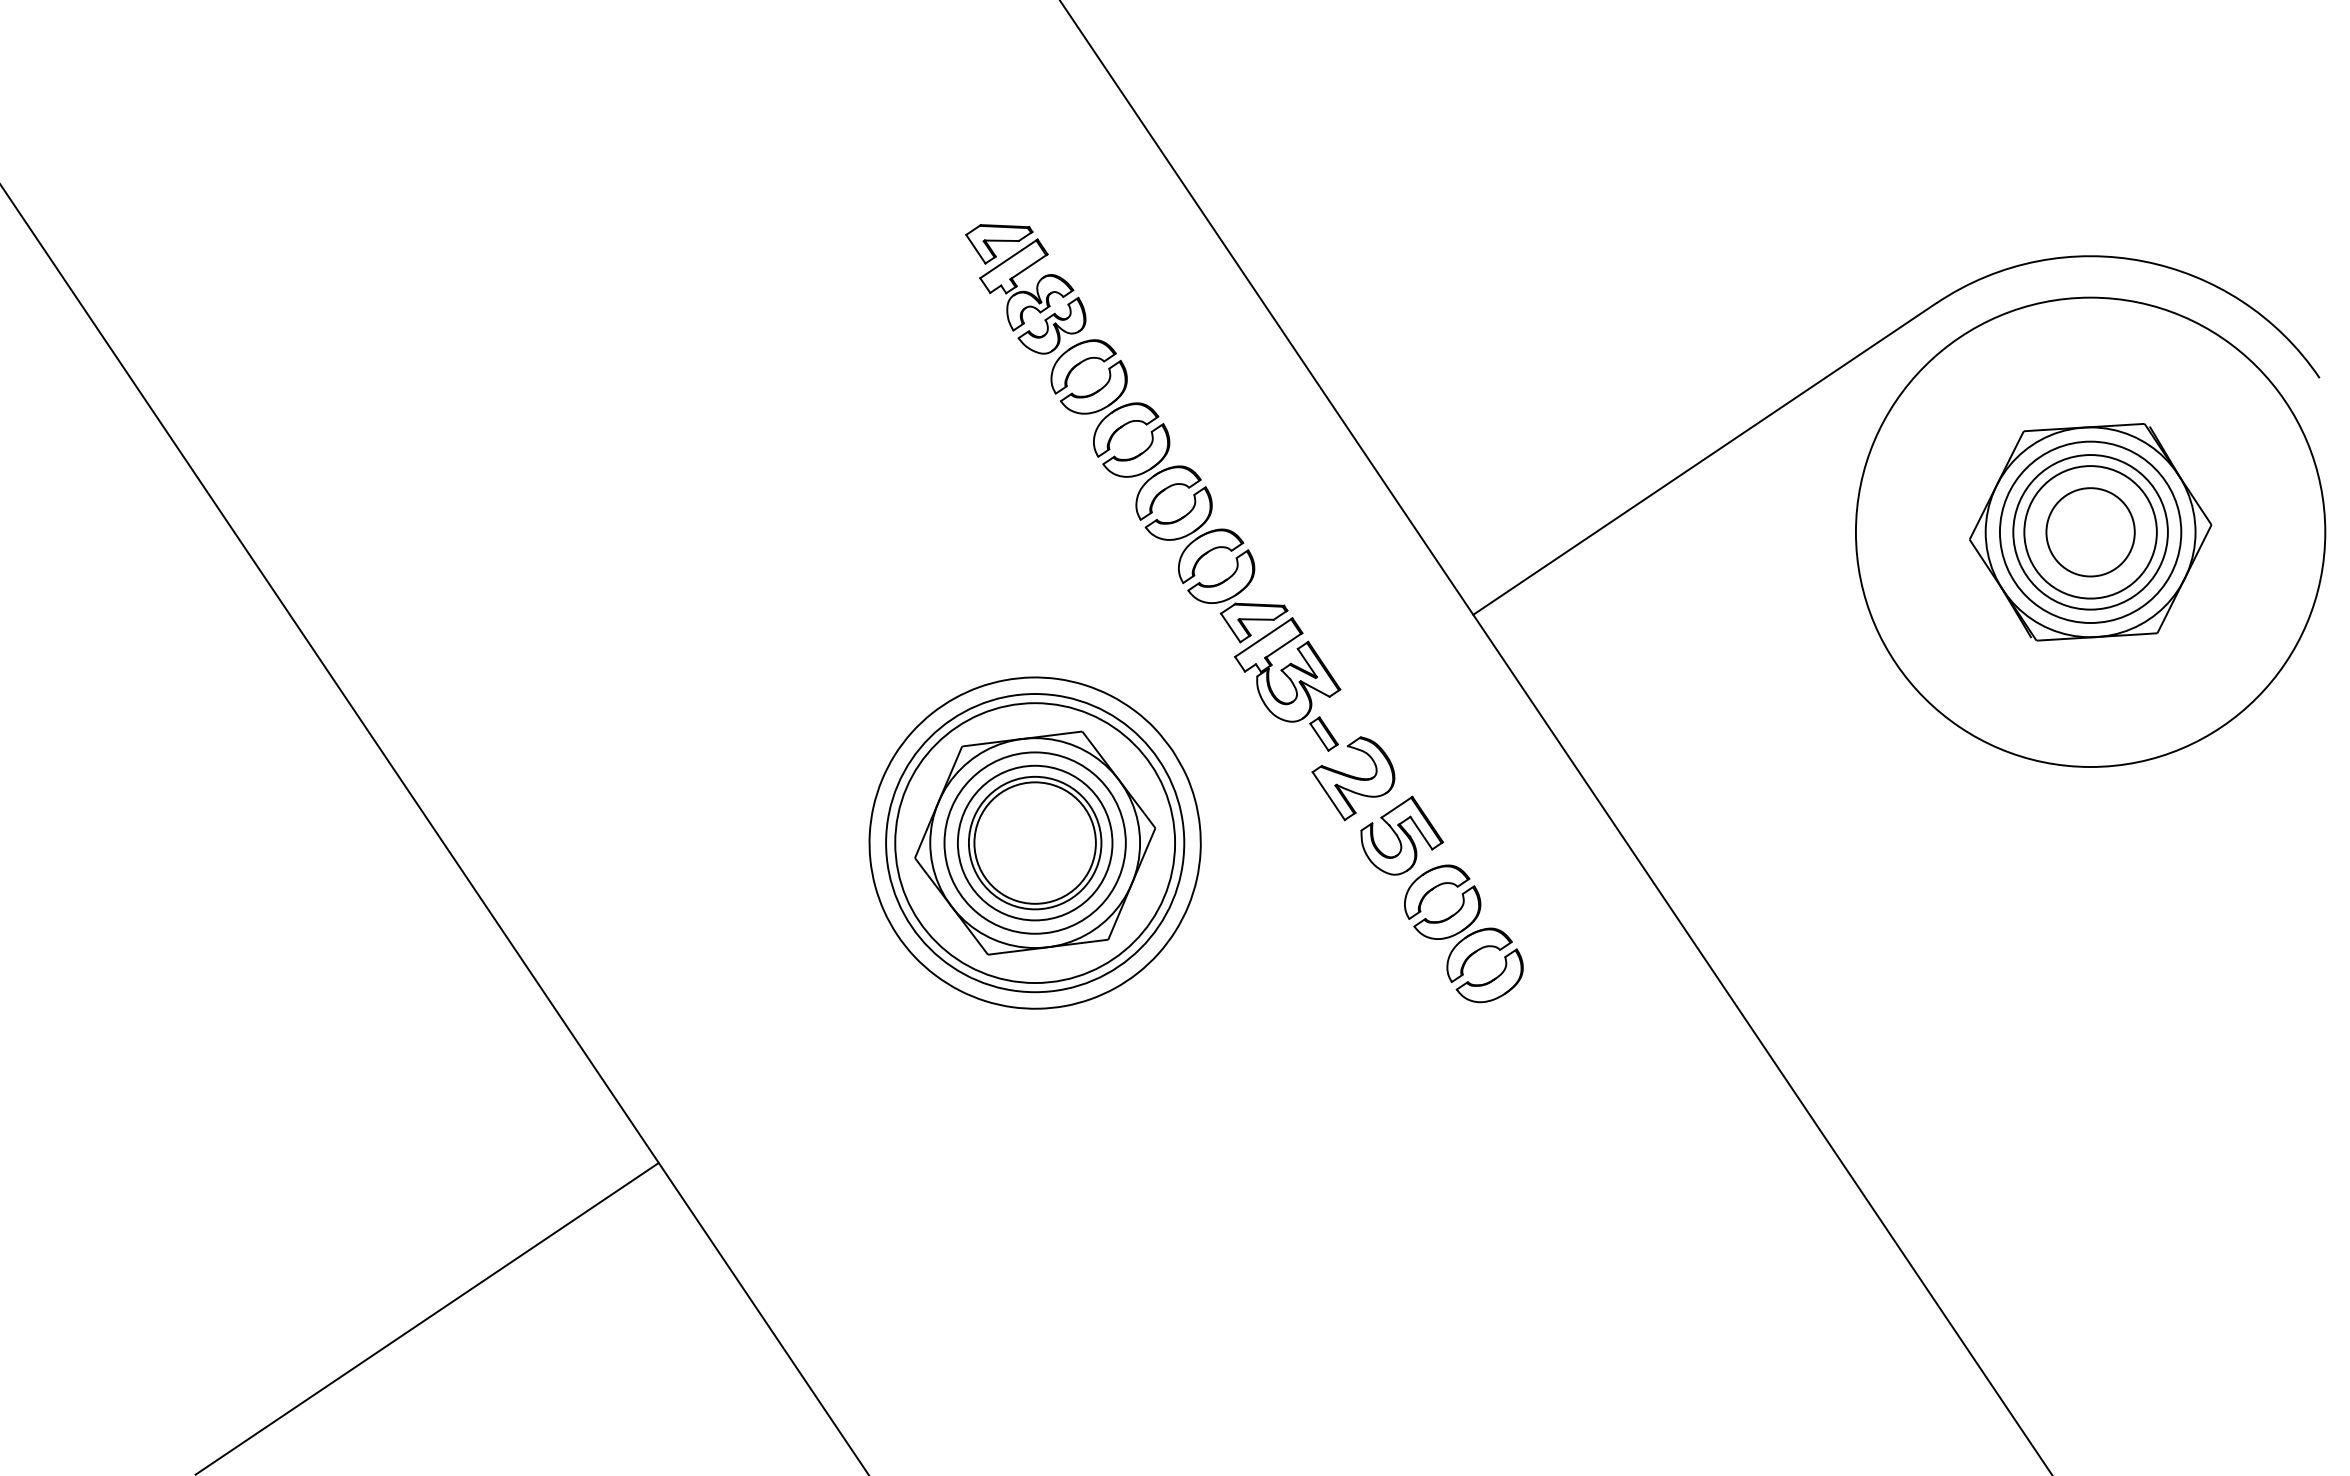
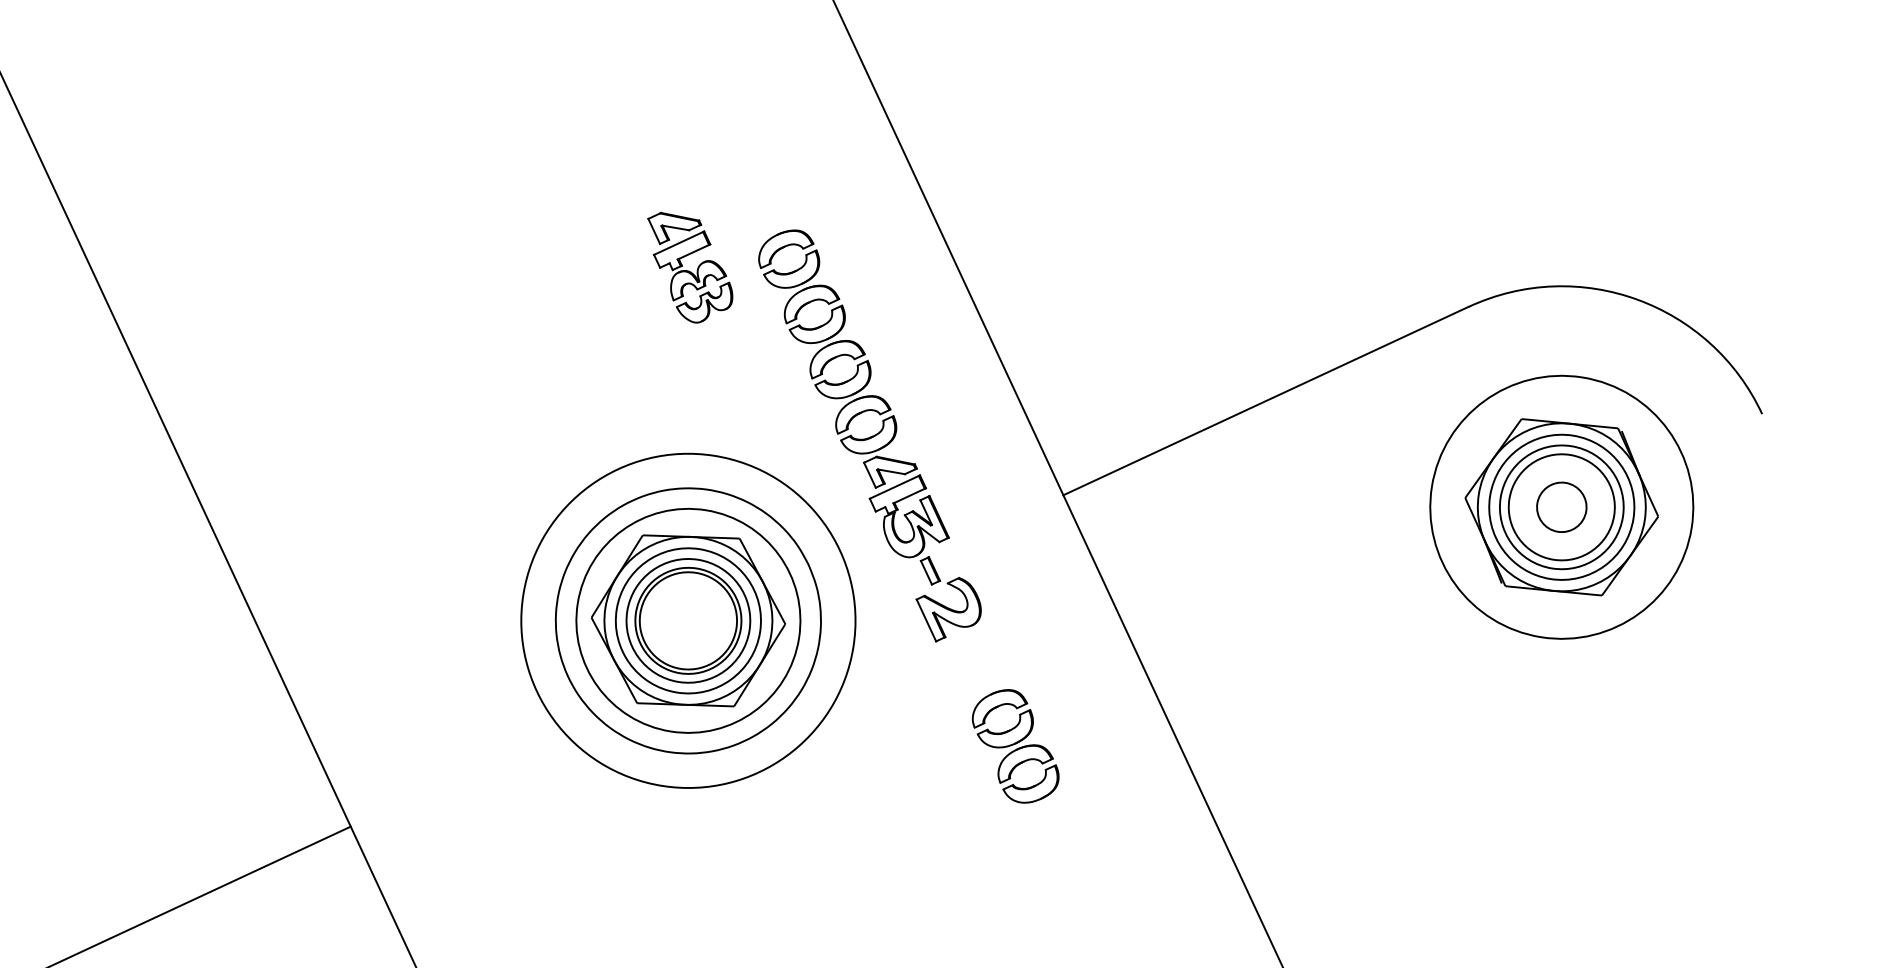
part: (1025, 289) -> (688, 269), moved
circle: (2090, 532) -> (1561, 507), size x0.7
circle: (2090, 532) -> (1561, 507), size x0.7
part: (1402, 835) -> (979, 660), removed
circle: (1035, 843) -> (688, 621), size x1.4

